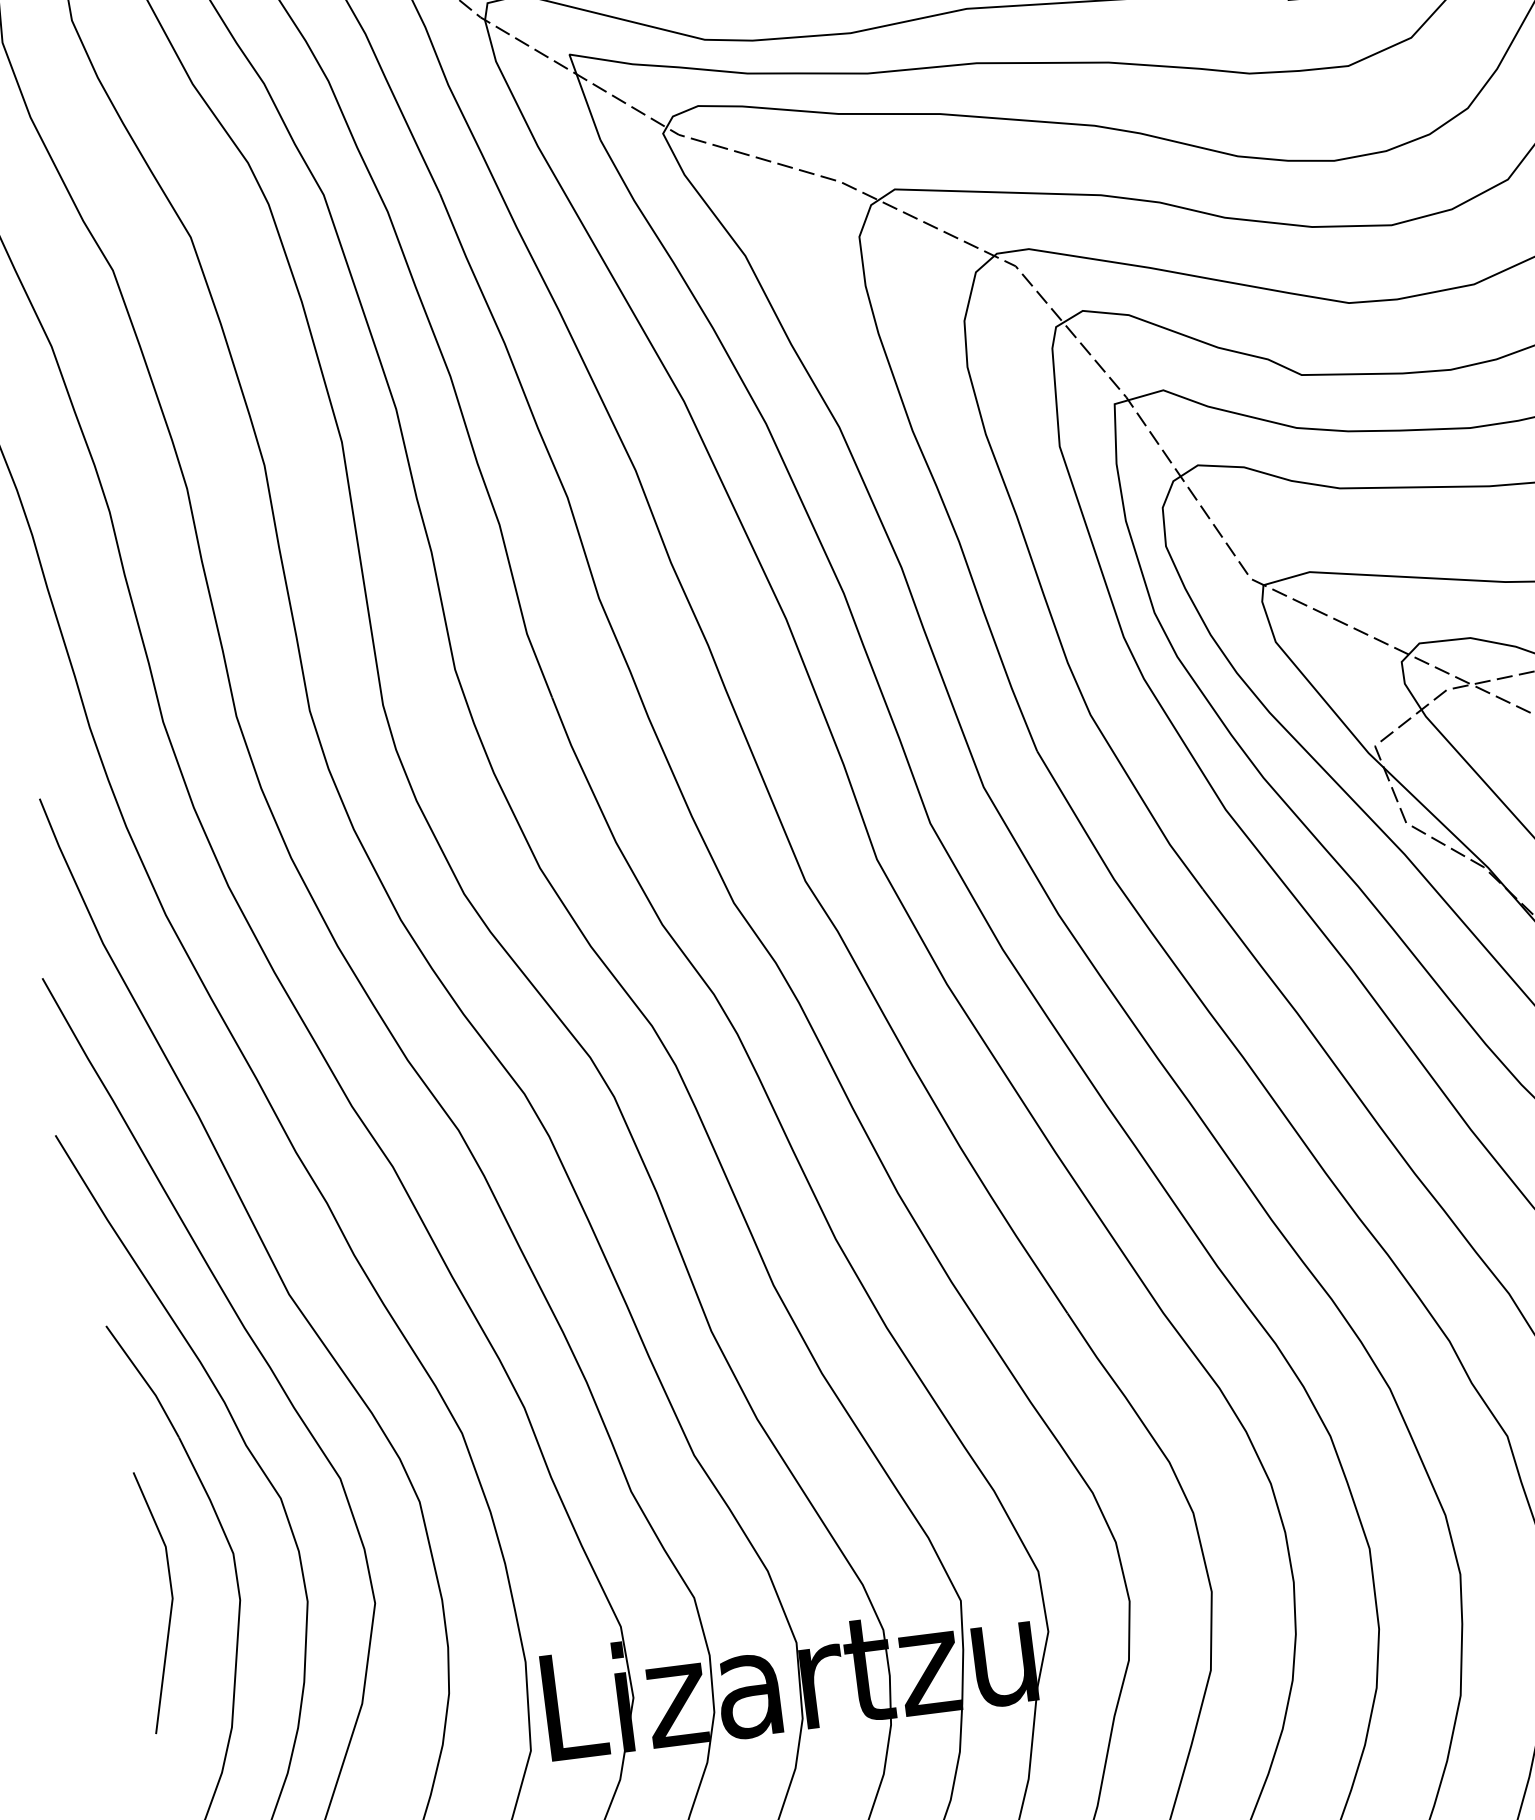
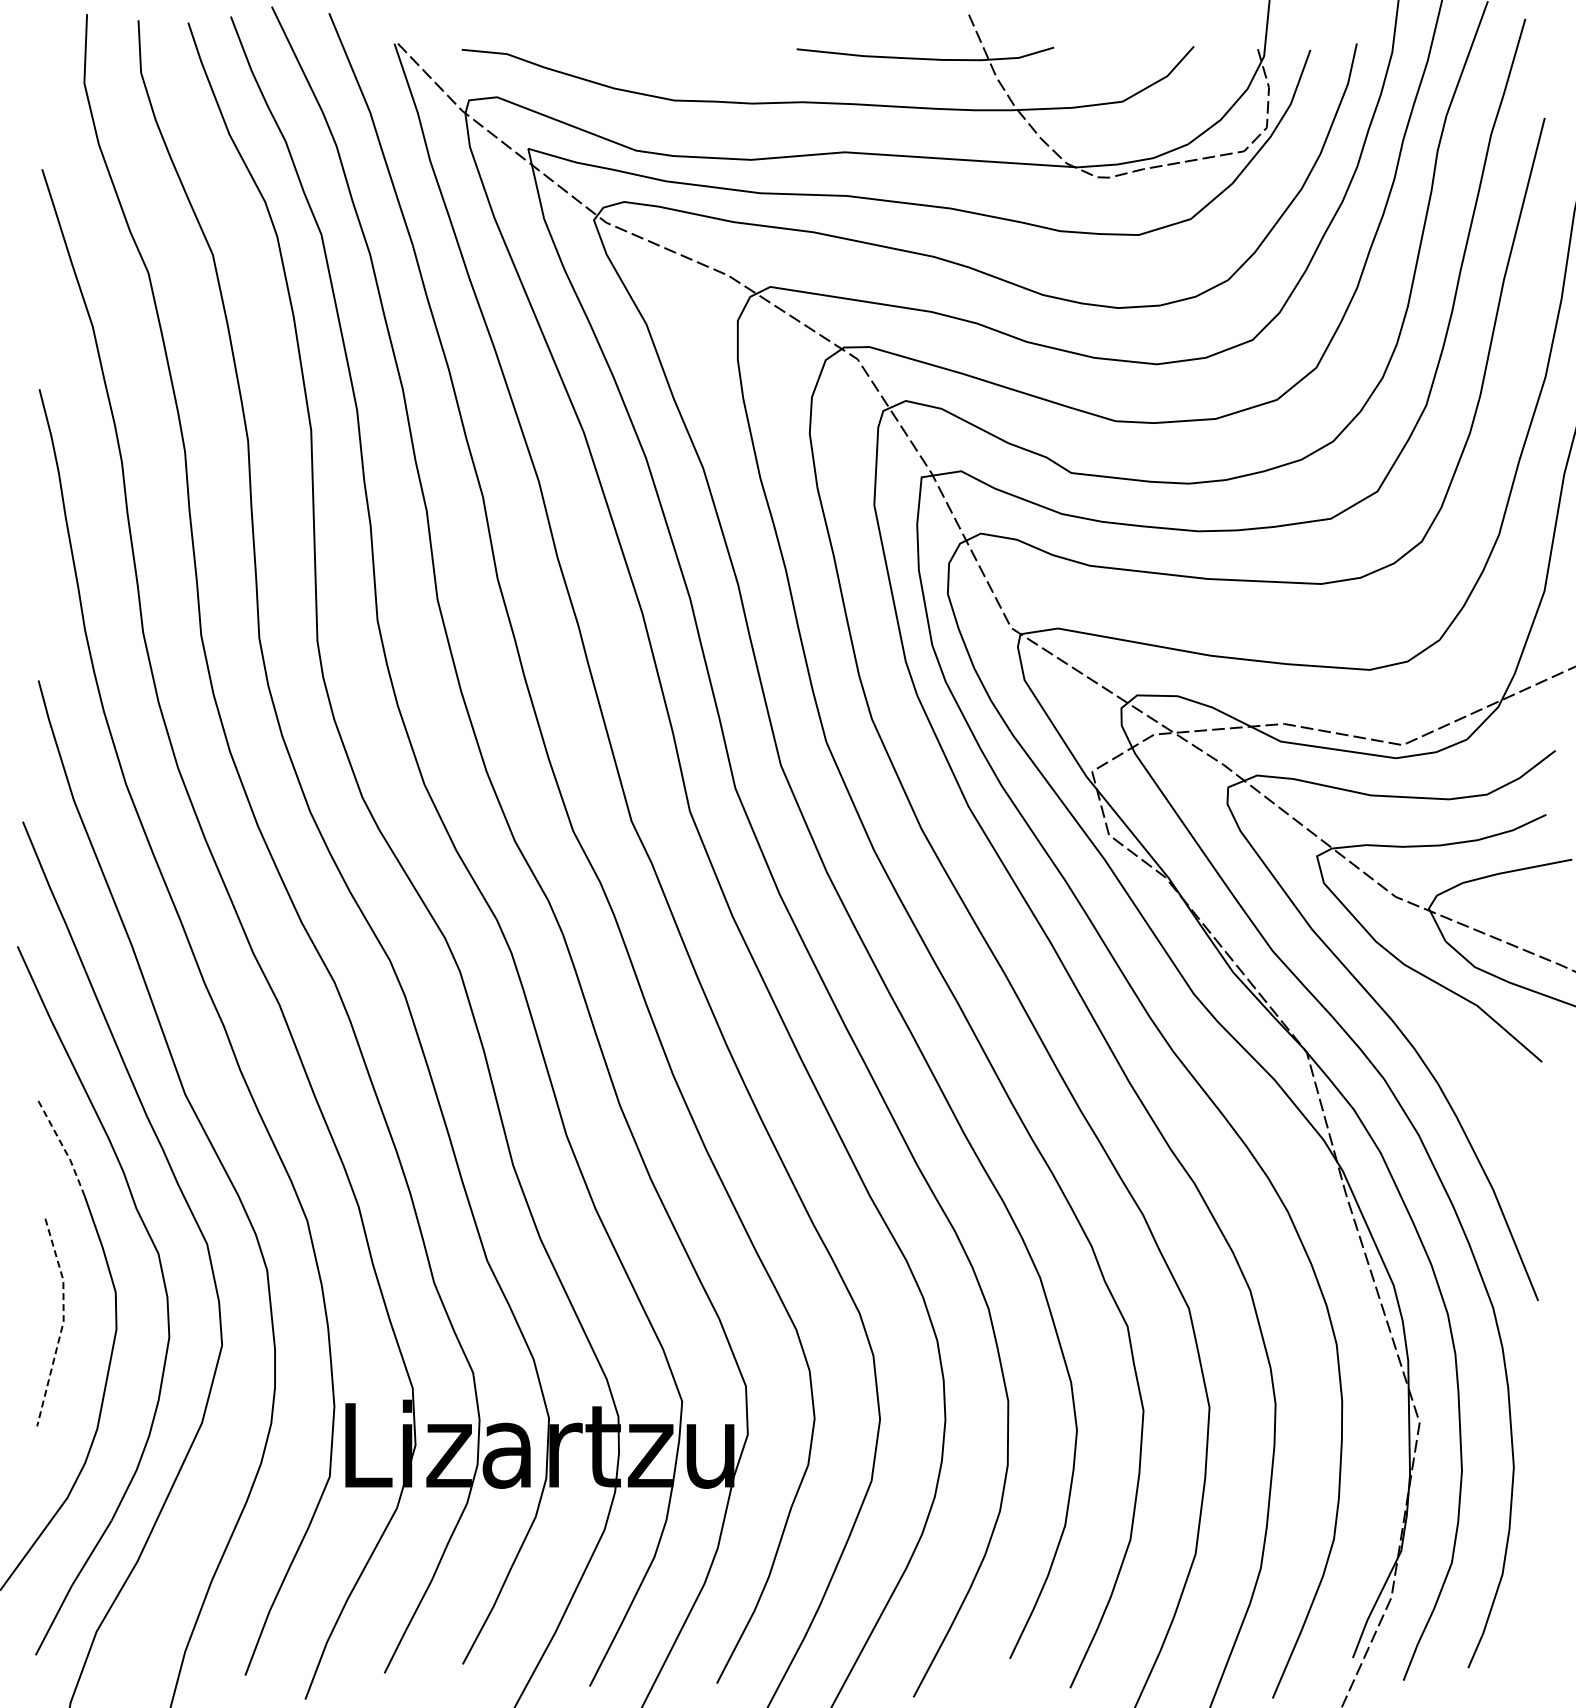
line: (145, 1381) -> (63, 1148), solid -> dashed
line: (172, 1598) -> (63, 1321), solid -> dashed

